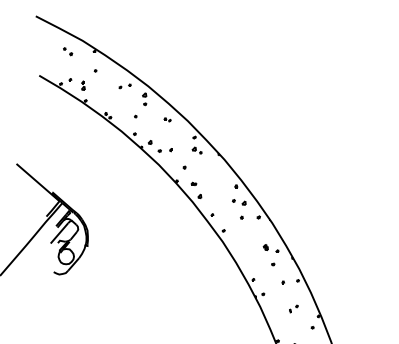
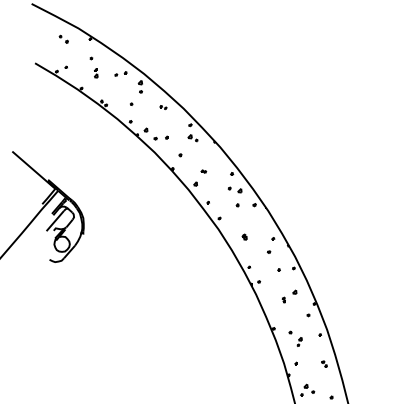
part: (83, 85) -> (96, 73), moved
part: (193, 183) -> (203, 171), moved
part: (265, 246) -> (244, 236), moved
part: (293, 308) -> (289, 296), size x1.67

